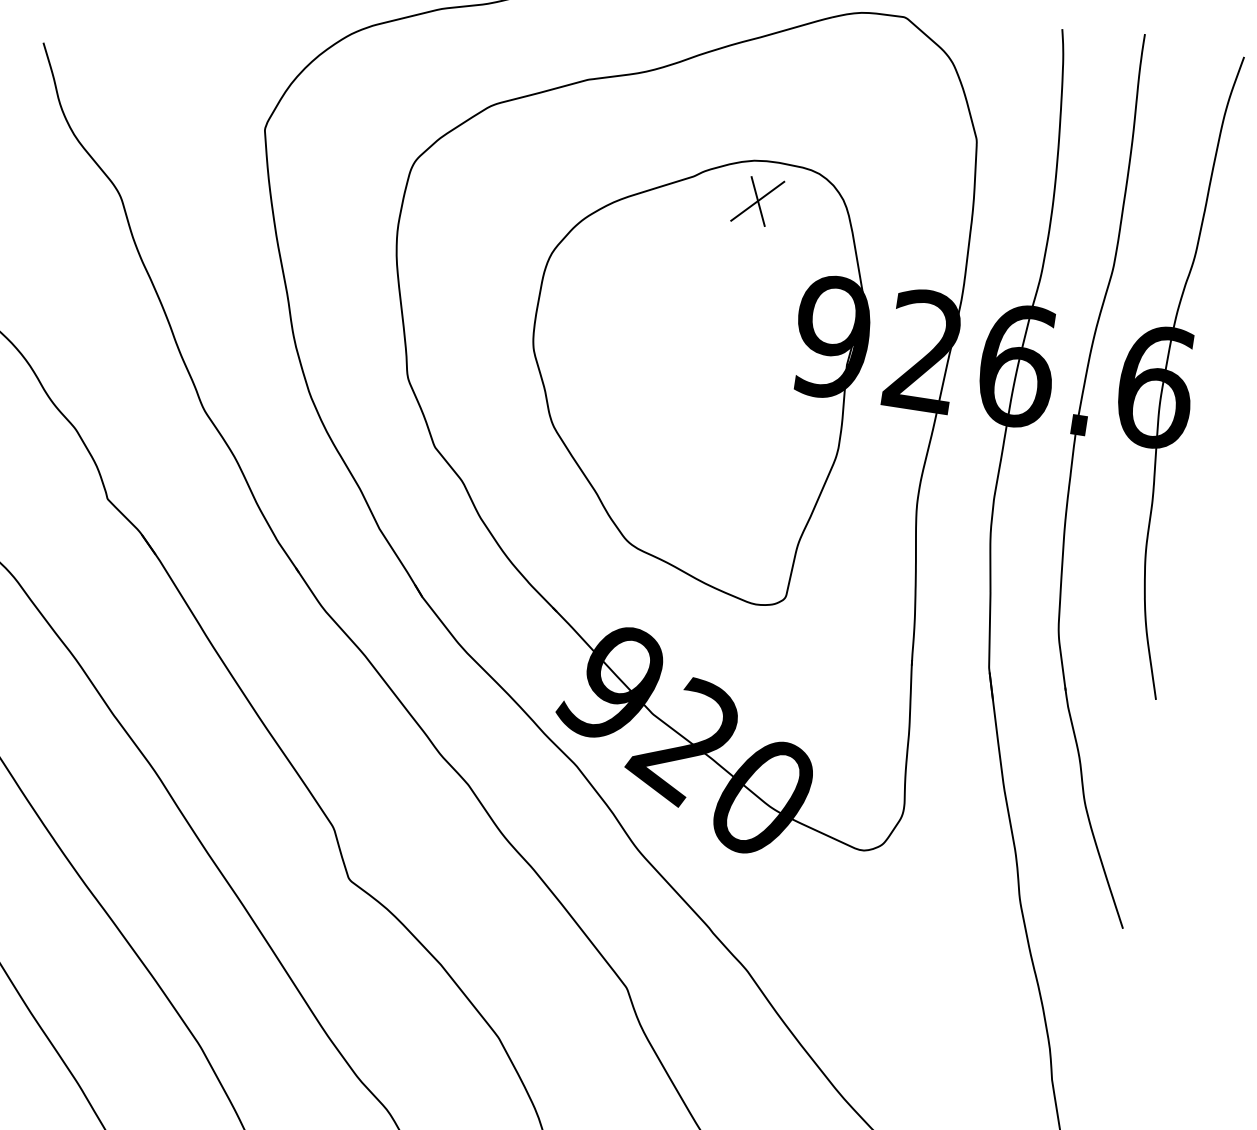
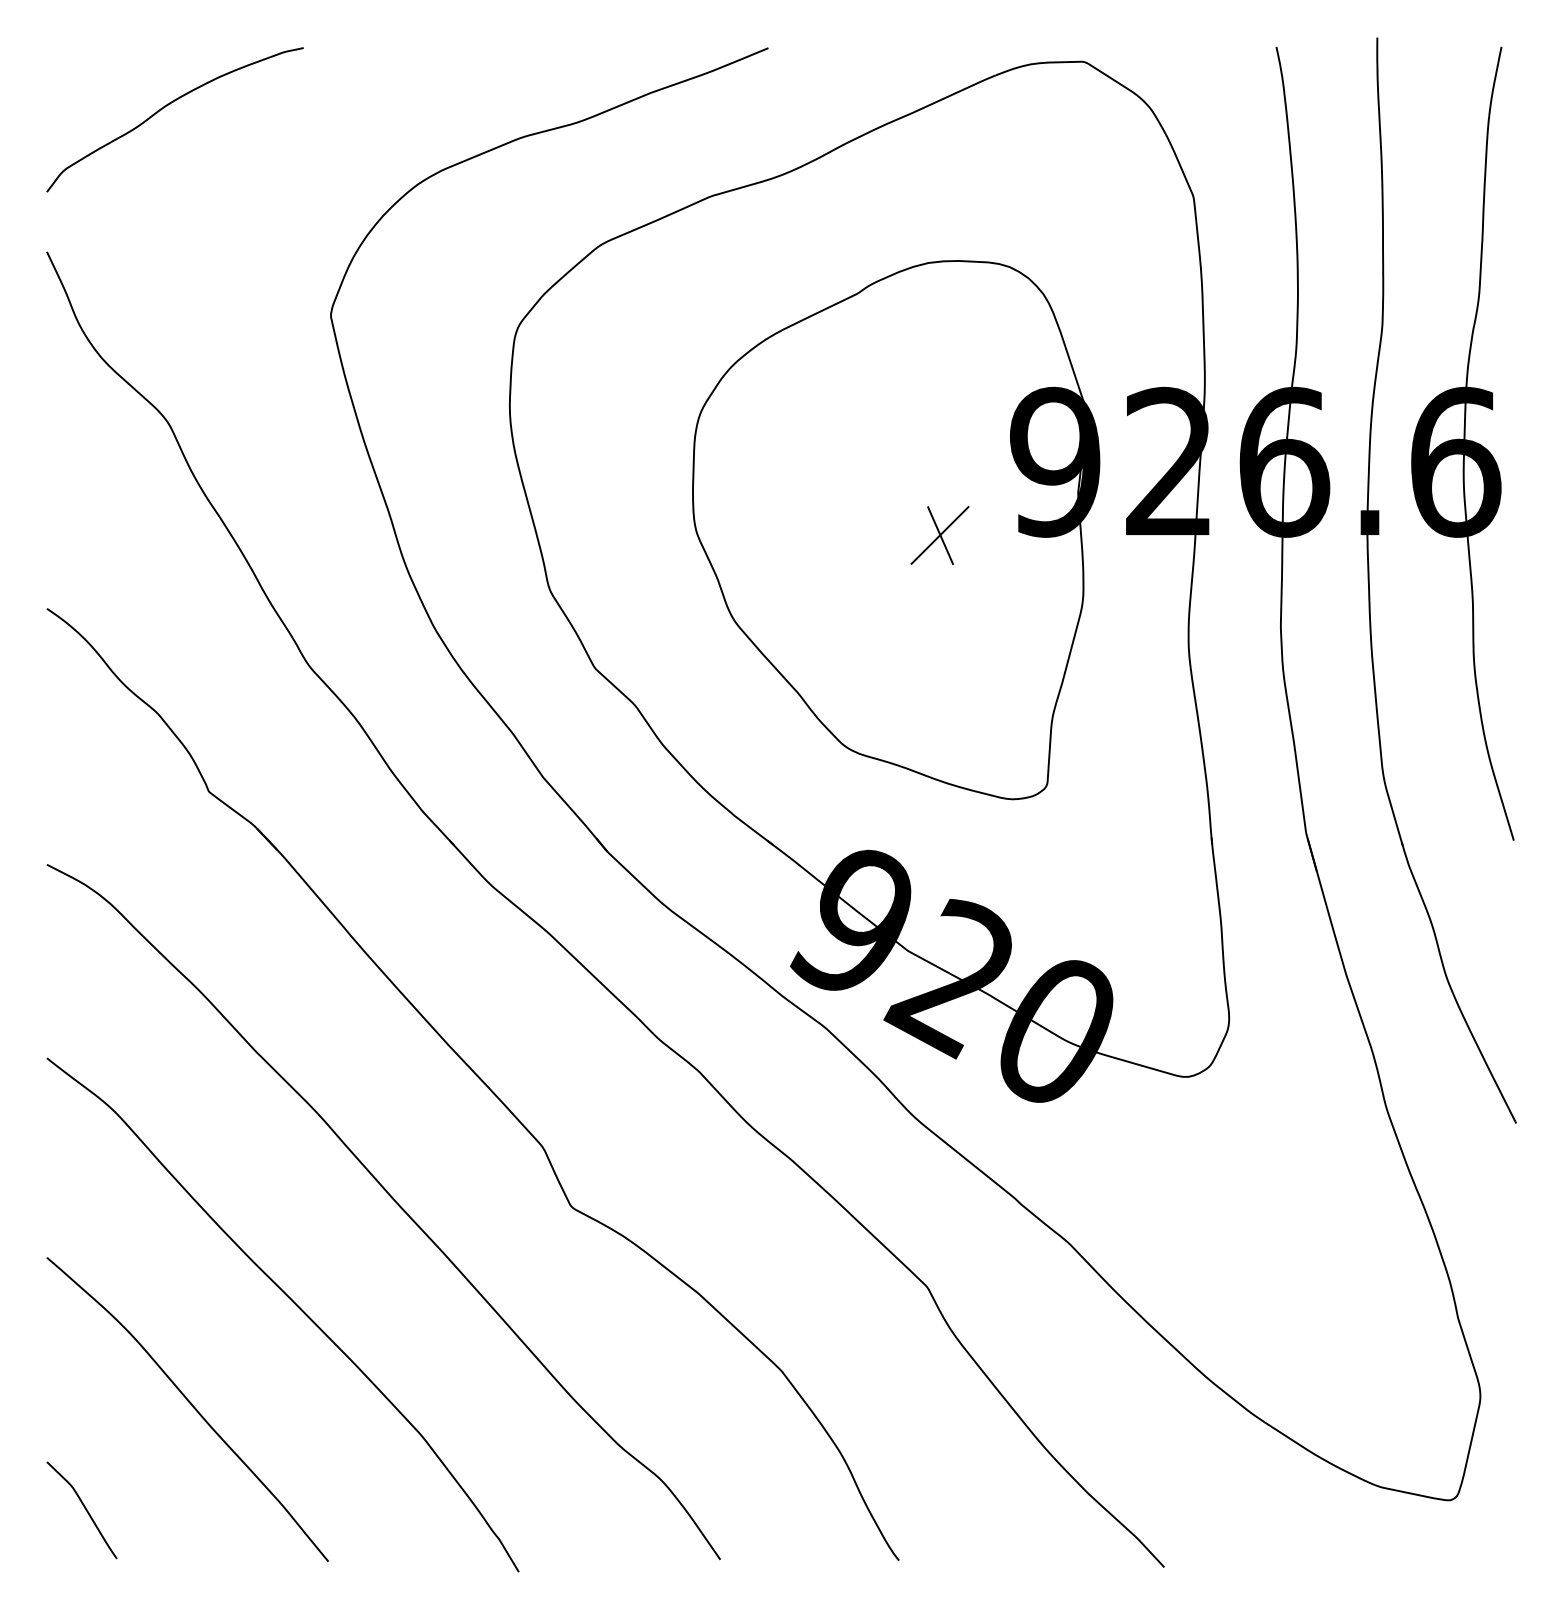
part: (757, 201) -> (939, 535), moved

